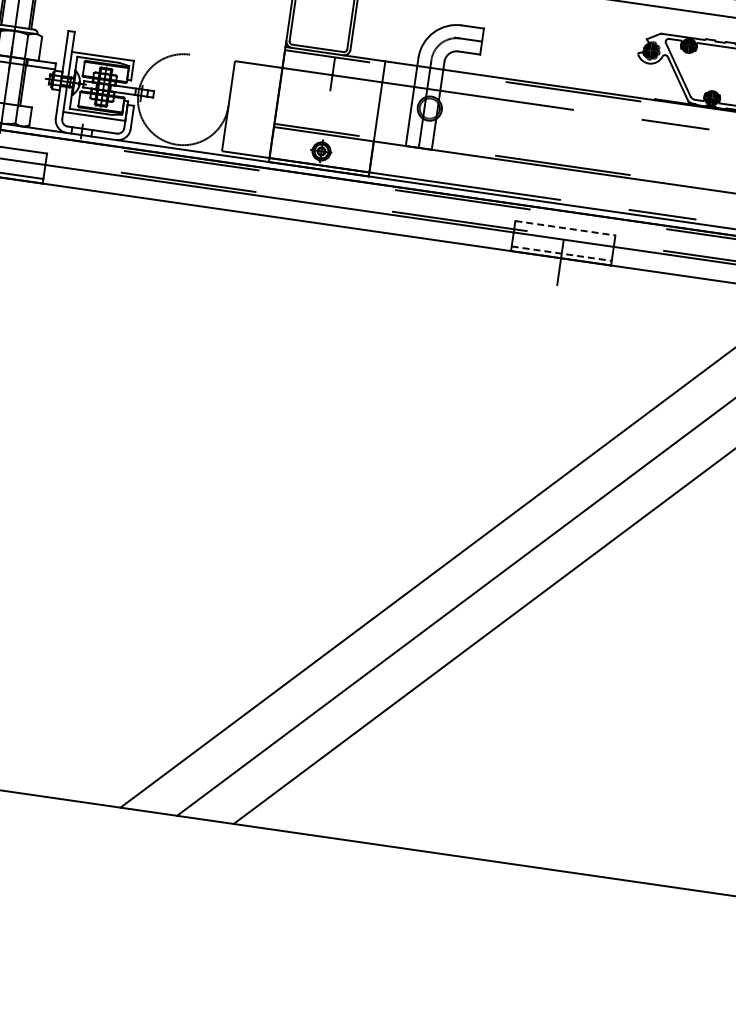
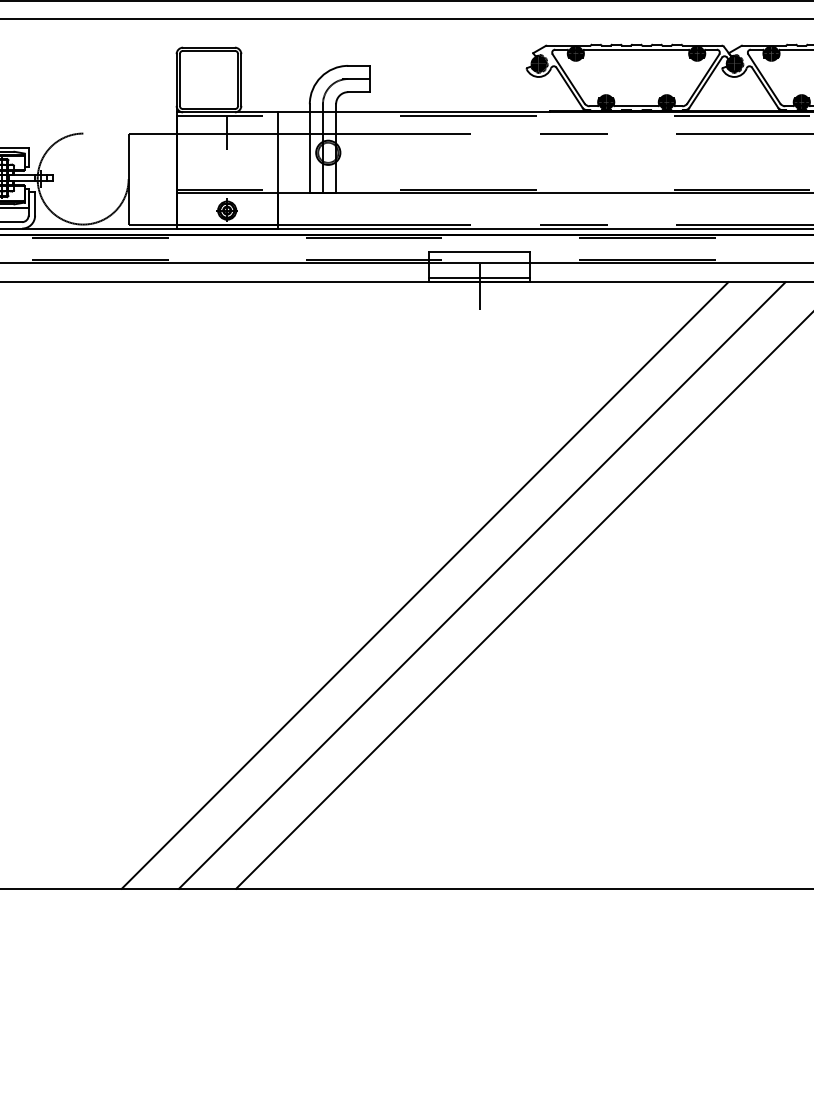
line: (565, 227) -> (479, 251), dashed -> solid
line: (561, 253) -> (479, 277), dashed -> solid

